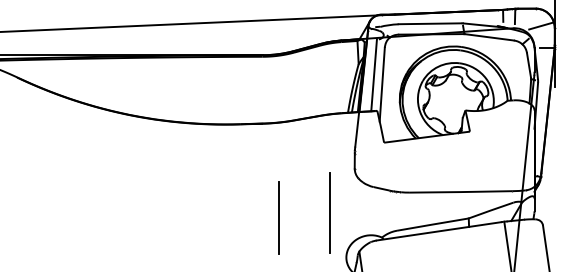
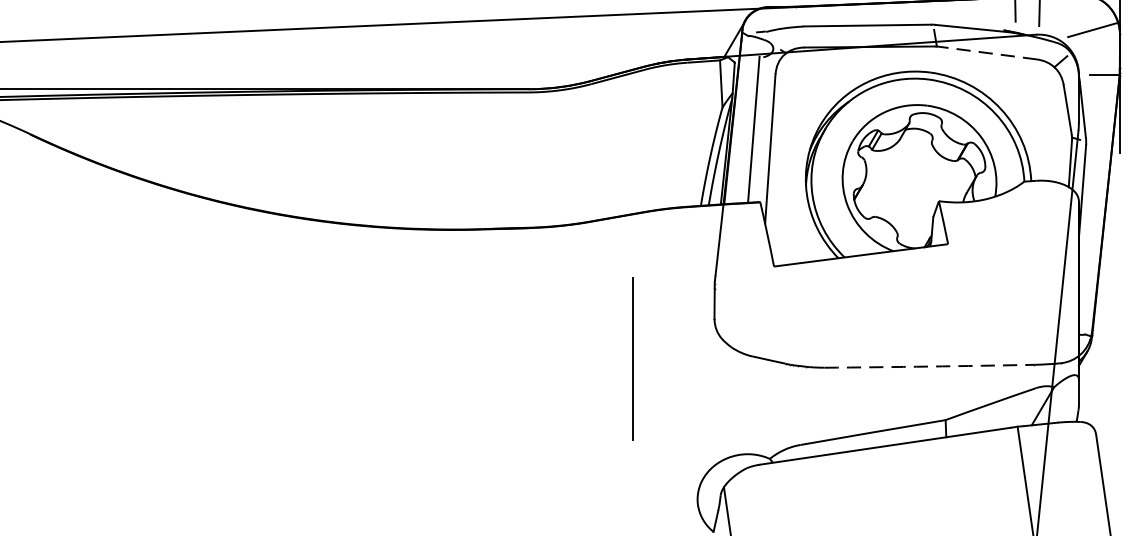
line: (489, 37) -> (987, 53), solid -> dashed
arc: (460, 192) -> (928, 367), solid -> dashed
line: (329, 212) -> (630, 357), moved
line: (278, 217) -> (560, 418), removed

